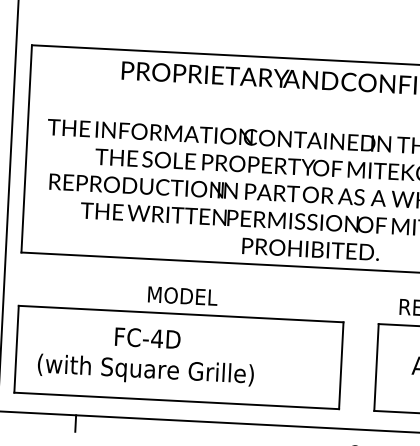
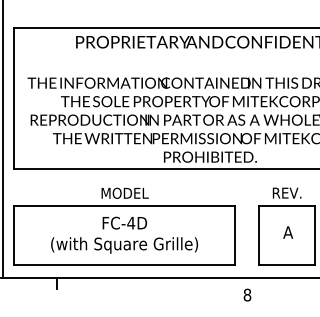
text: (146, 354) -> (124, 234), moved

